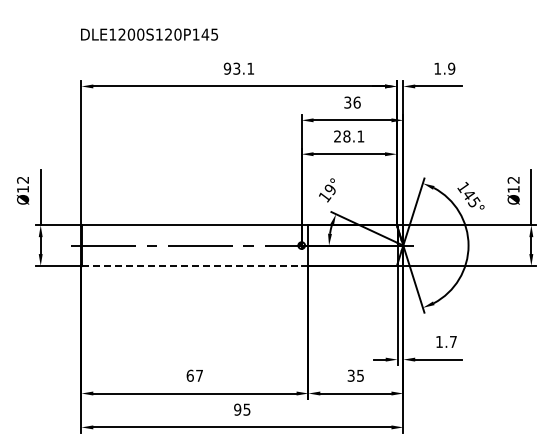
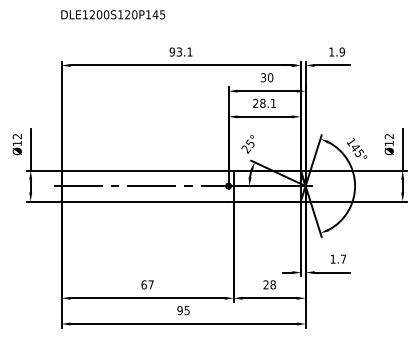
text: (149, 34) -> (113, 14), moved
text: (356, 102) -> (270, 77), 36 -> 30
text: (326, 193) -> (247, 146), 19° -> 25°
line: (192, 265) -> (145, 201), dashed -> solid
text: (355, 375) -> (269, 284), 35 -> 28

